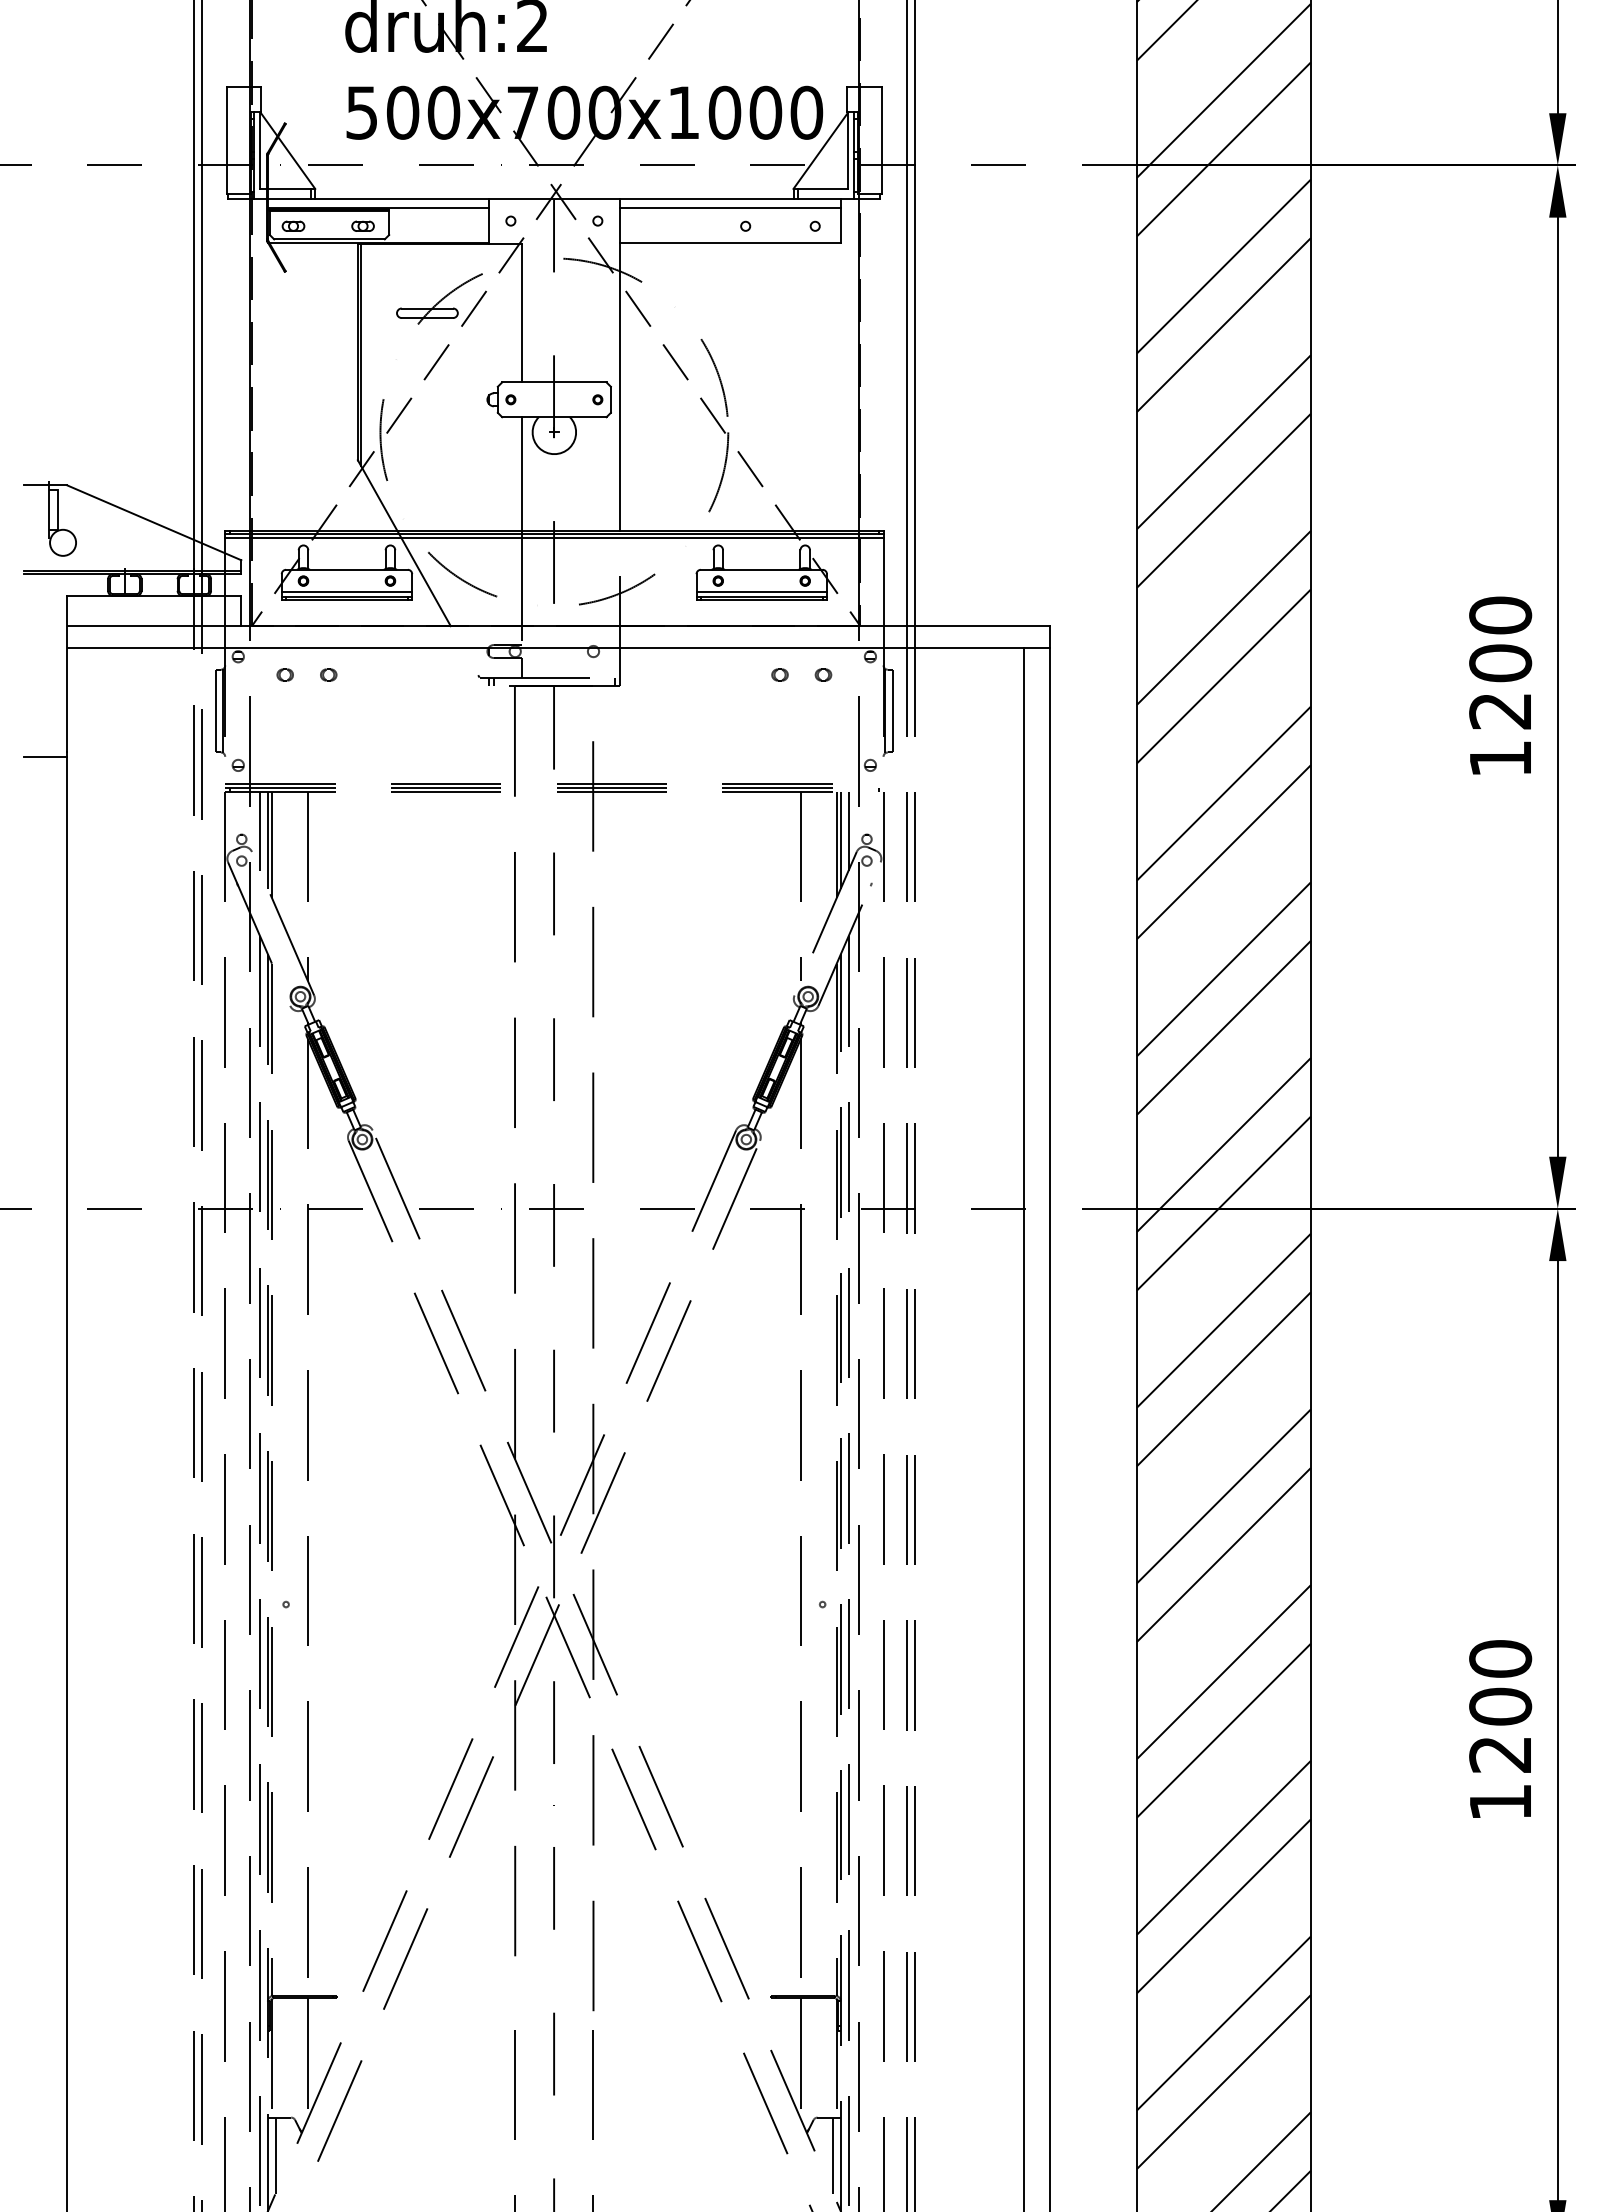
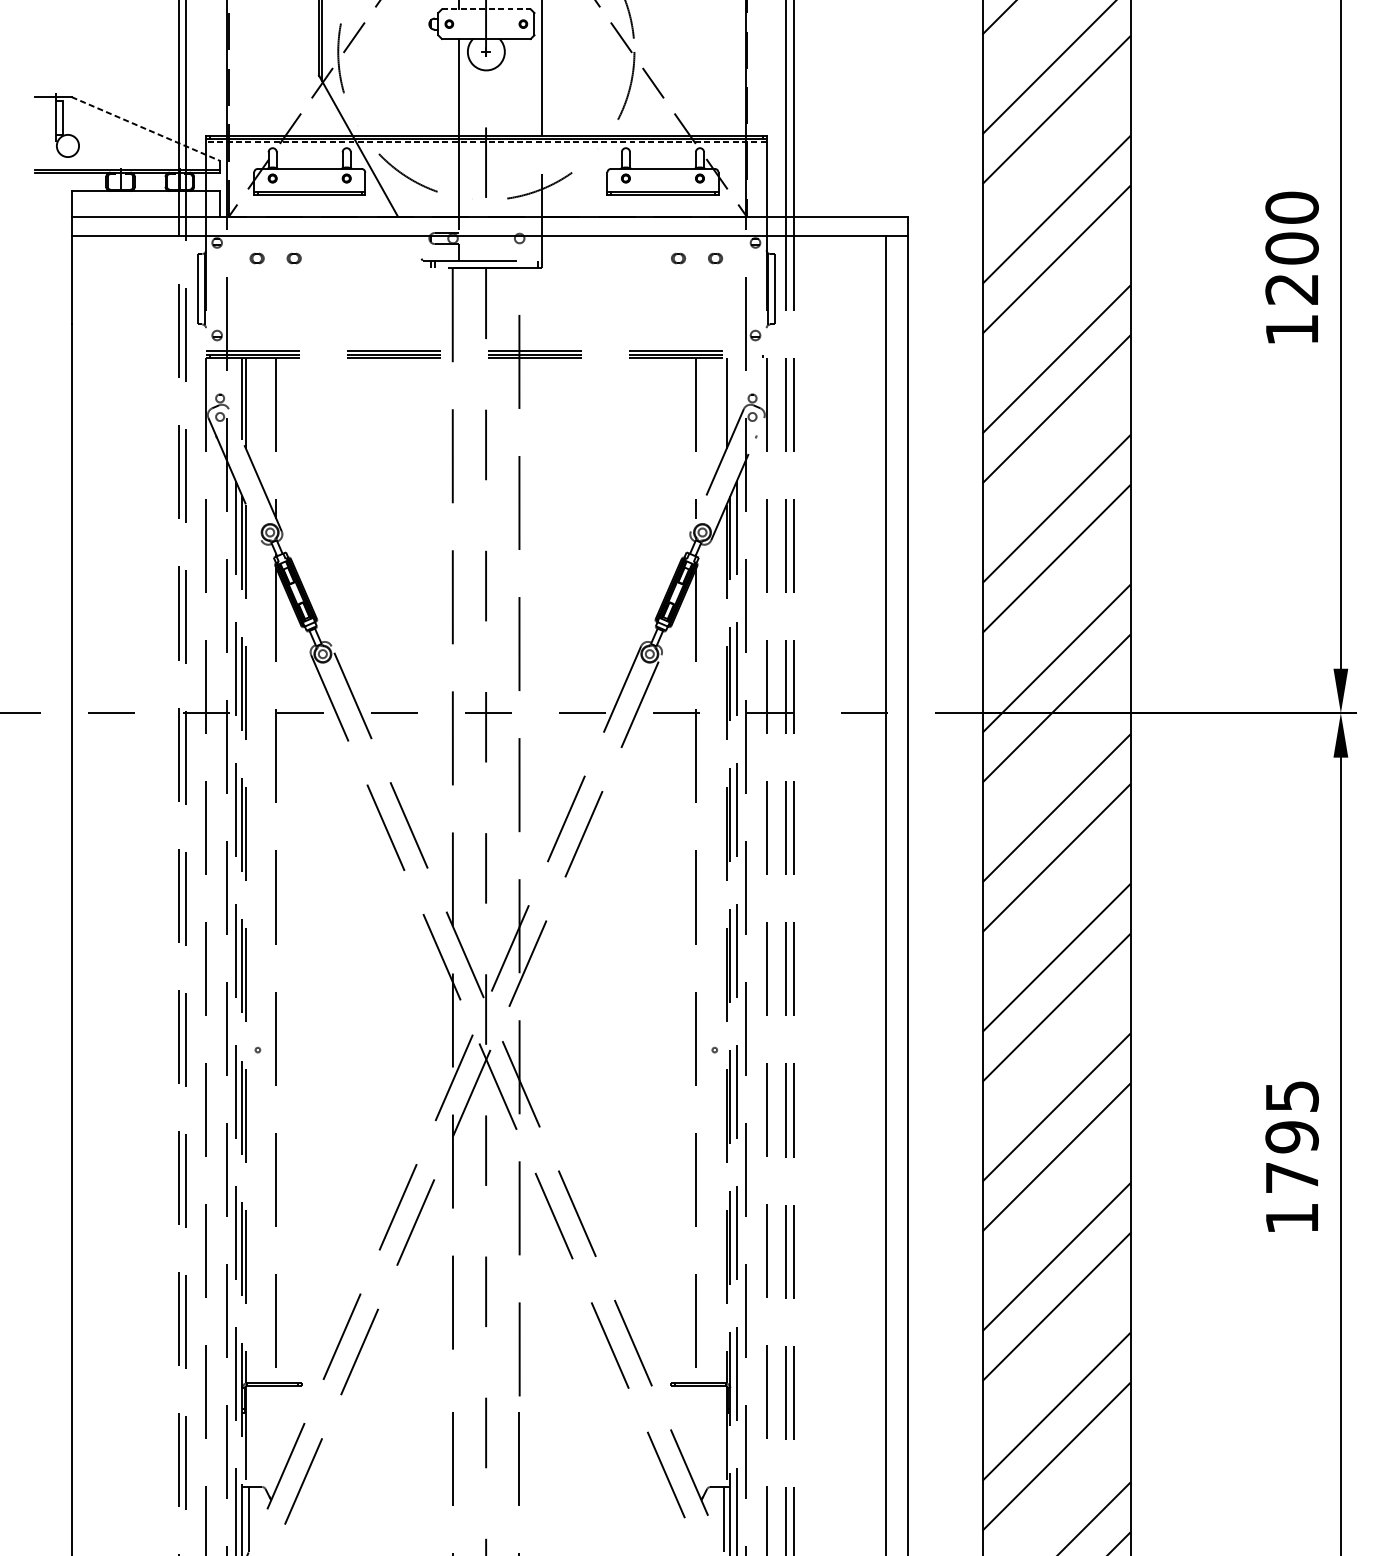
line: (554, 382) -> (486, 9), solid -> dashed
line: (154, 522) -> (145, 128), solid -> dashed
line: (553, 538) -> (485, 142), solid -> dashed
line: (346, 592) -> (309, 188), removed
line: (761, 592) -> (662, 188), removed
line: (45, 756) -> (52, 327), removed
line: (260, 830) -> (236, 390), removed
line: (848, 830) -> (736, 390), removed
line: (840, 839) -> (730, 398), removed
text: (1500, 1706) -> (1292, 1136), 1200 -> 1795
line: (307, 2058) -> (276, 1436), removed
line: (800, 2058) -> (695, 1436), removed

